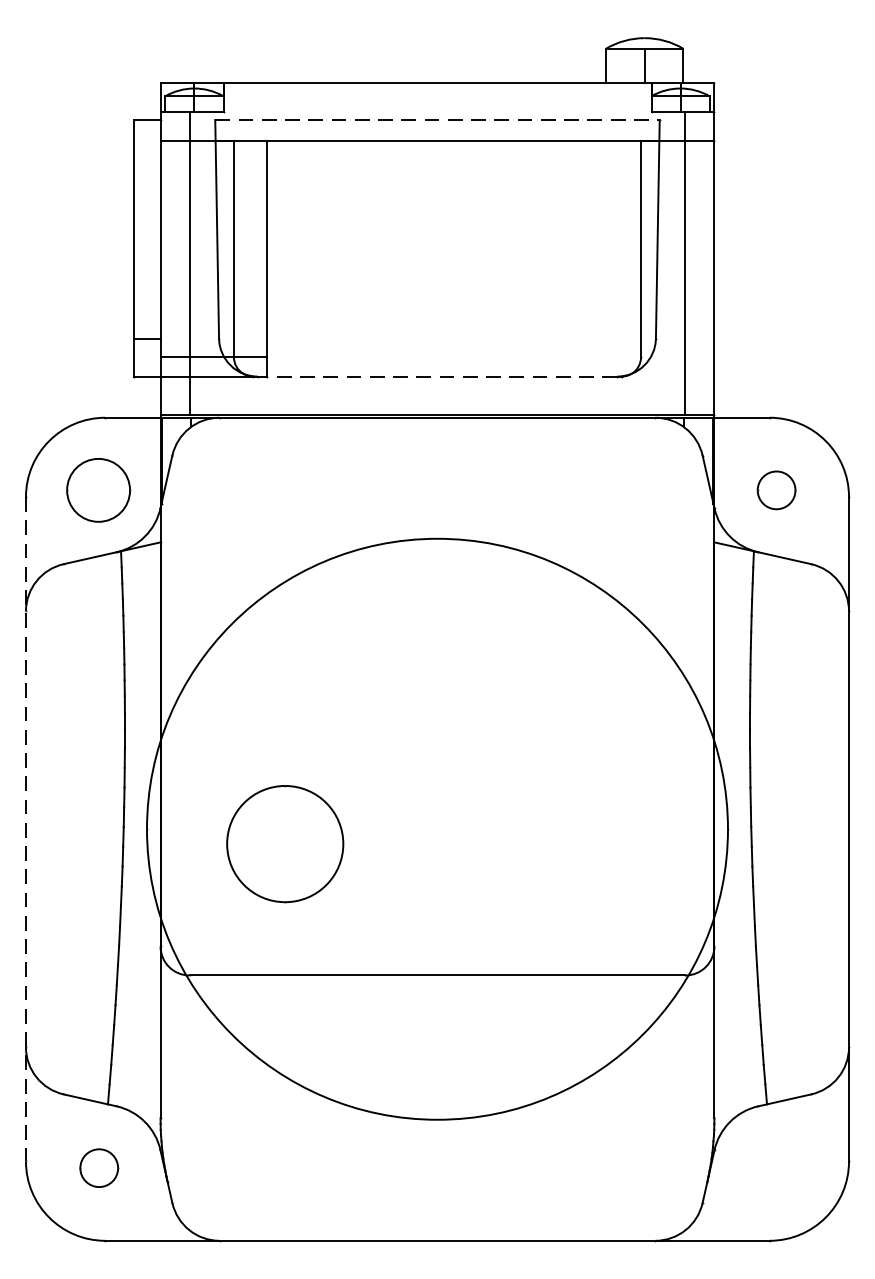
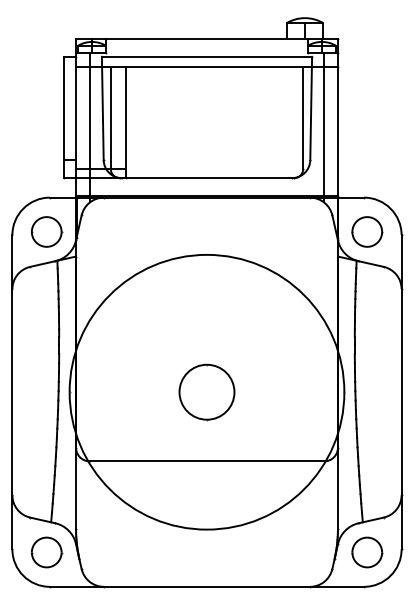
line: (438, 119) -> (207, 56), dashed -> solid
line: (438, 377) -> (207, 178), dashed -> solid
part: (776, 489) -> (367, 231), size x1.67
line: (26, 829) -> (12, 392), dashed -> solid
part: (284, 844) -> (206, 392), moved
part: (100, 1168) -> (47, 552), size x1.67
part: (776, 1168) -> (367, 552), added

